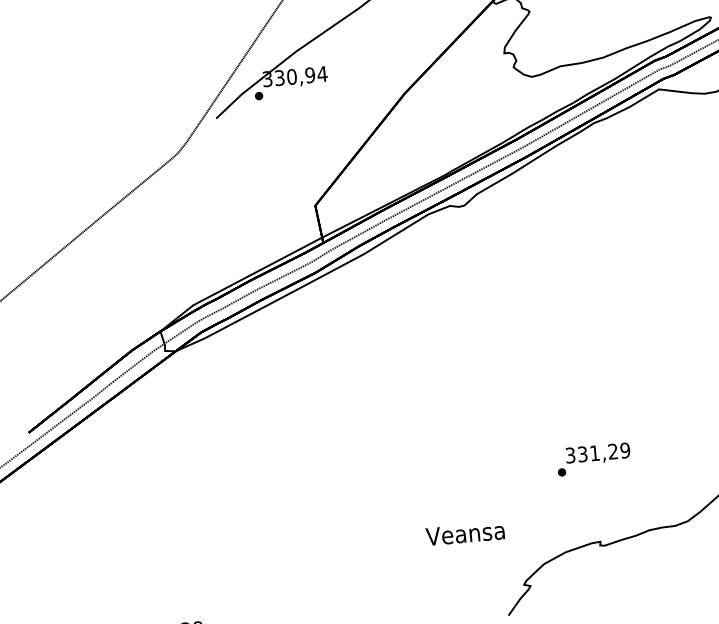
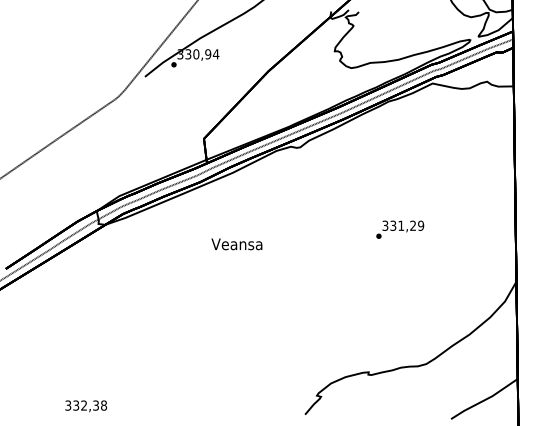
text: (594, 459) -> (400, 229), moved
text: (464, 534) -> (236, 244), moved

